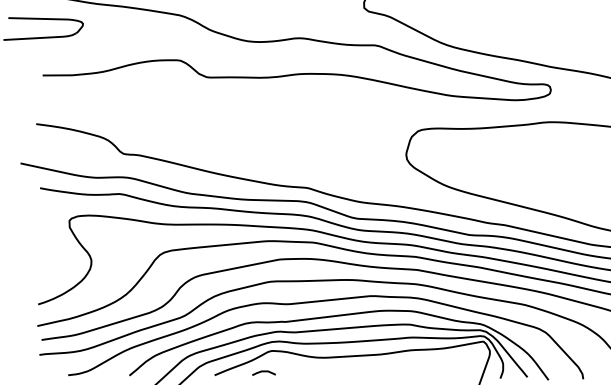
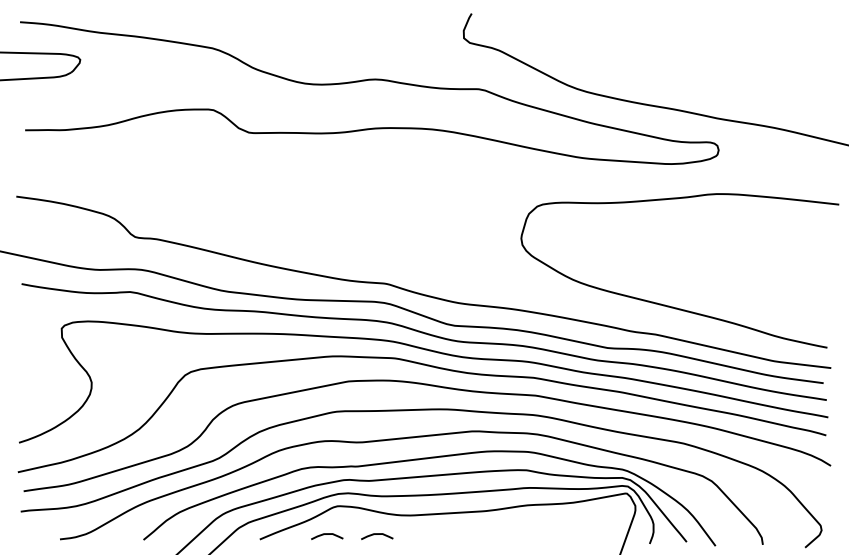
curve: (300, 371) -> (377, 534), added

